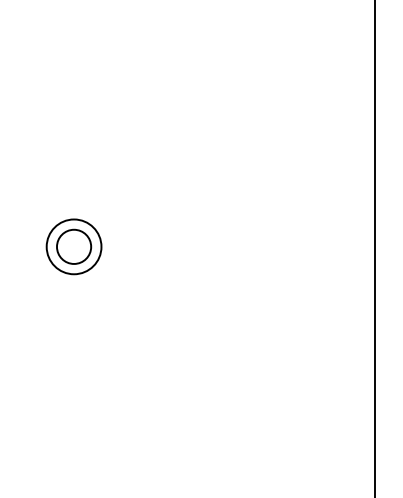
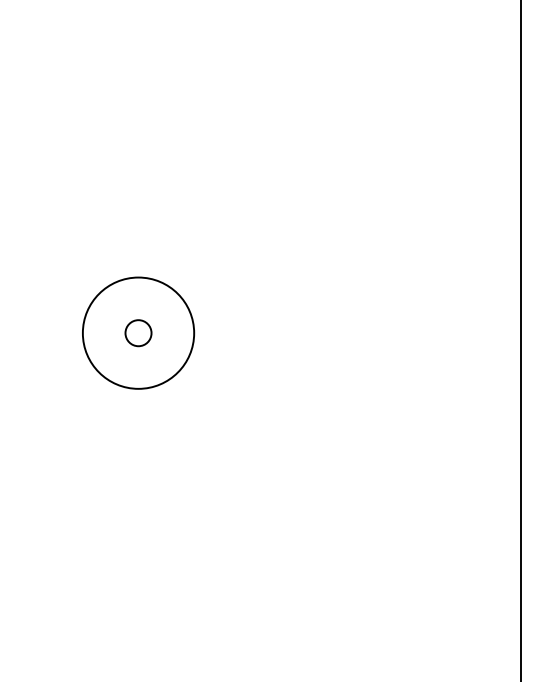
circle: (74, 246) -> (138, 332), size x0.6
circle: (74, 246) -> (138, 332), size x1.6

